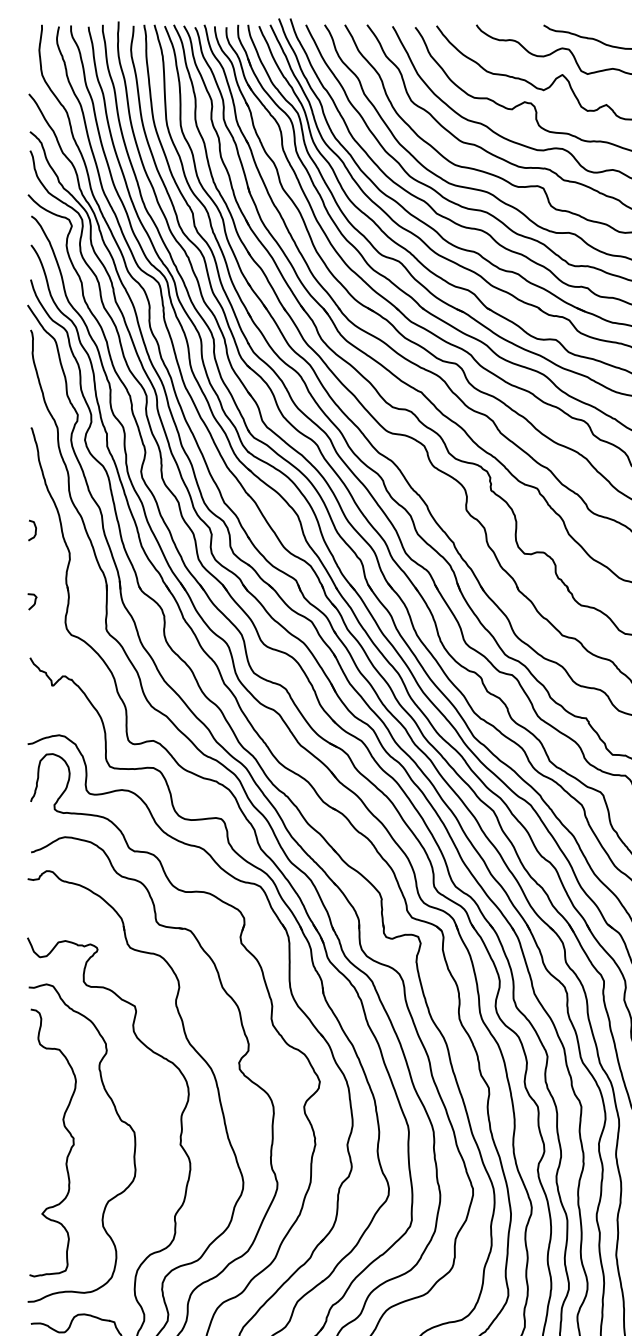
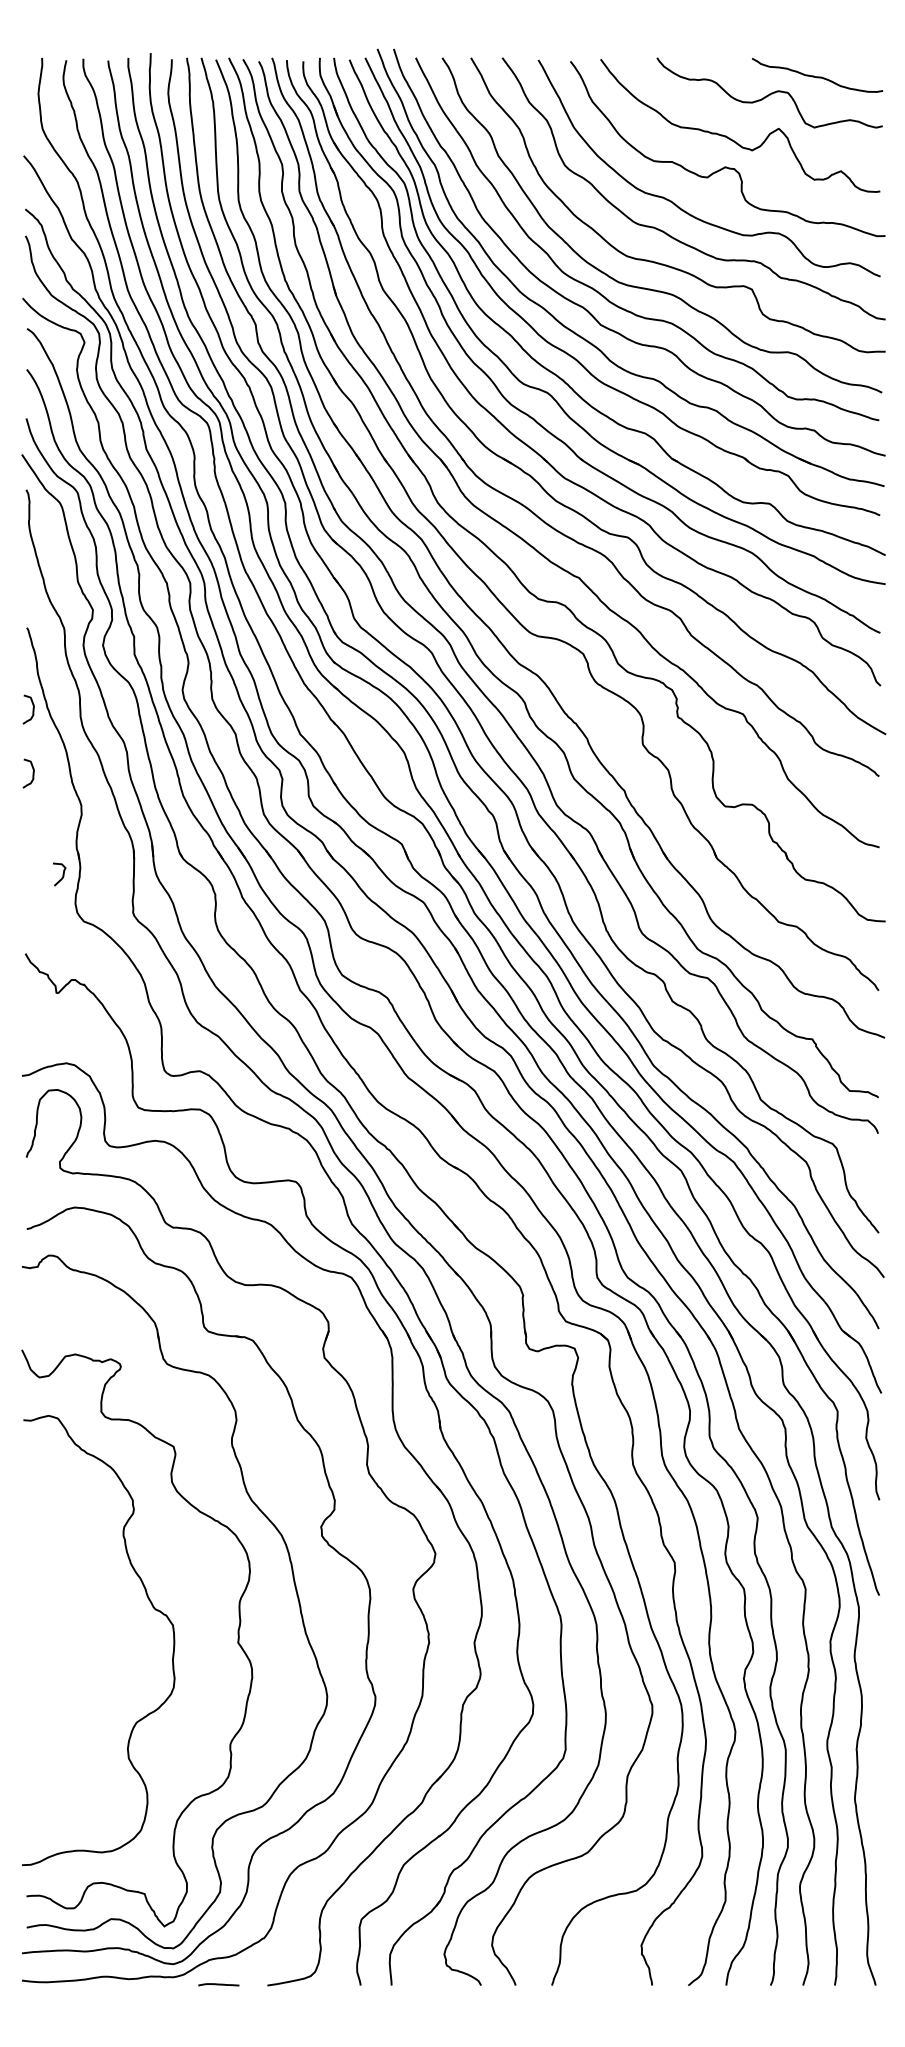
curve: (35, 485) -> (32, 709), added
curve: (34, 601) -> (62, 874), moved
curve: (69, 1150) -> (81, 1650), removed

